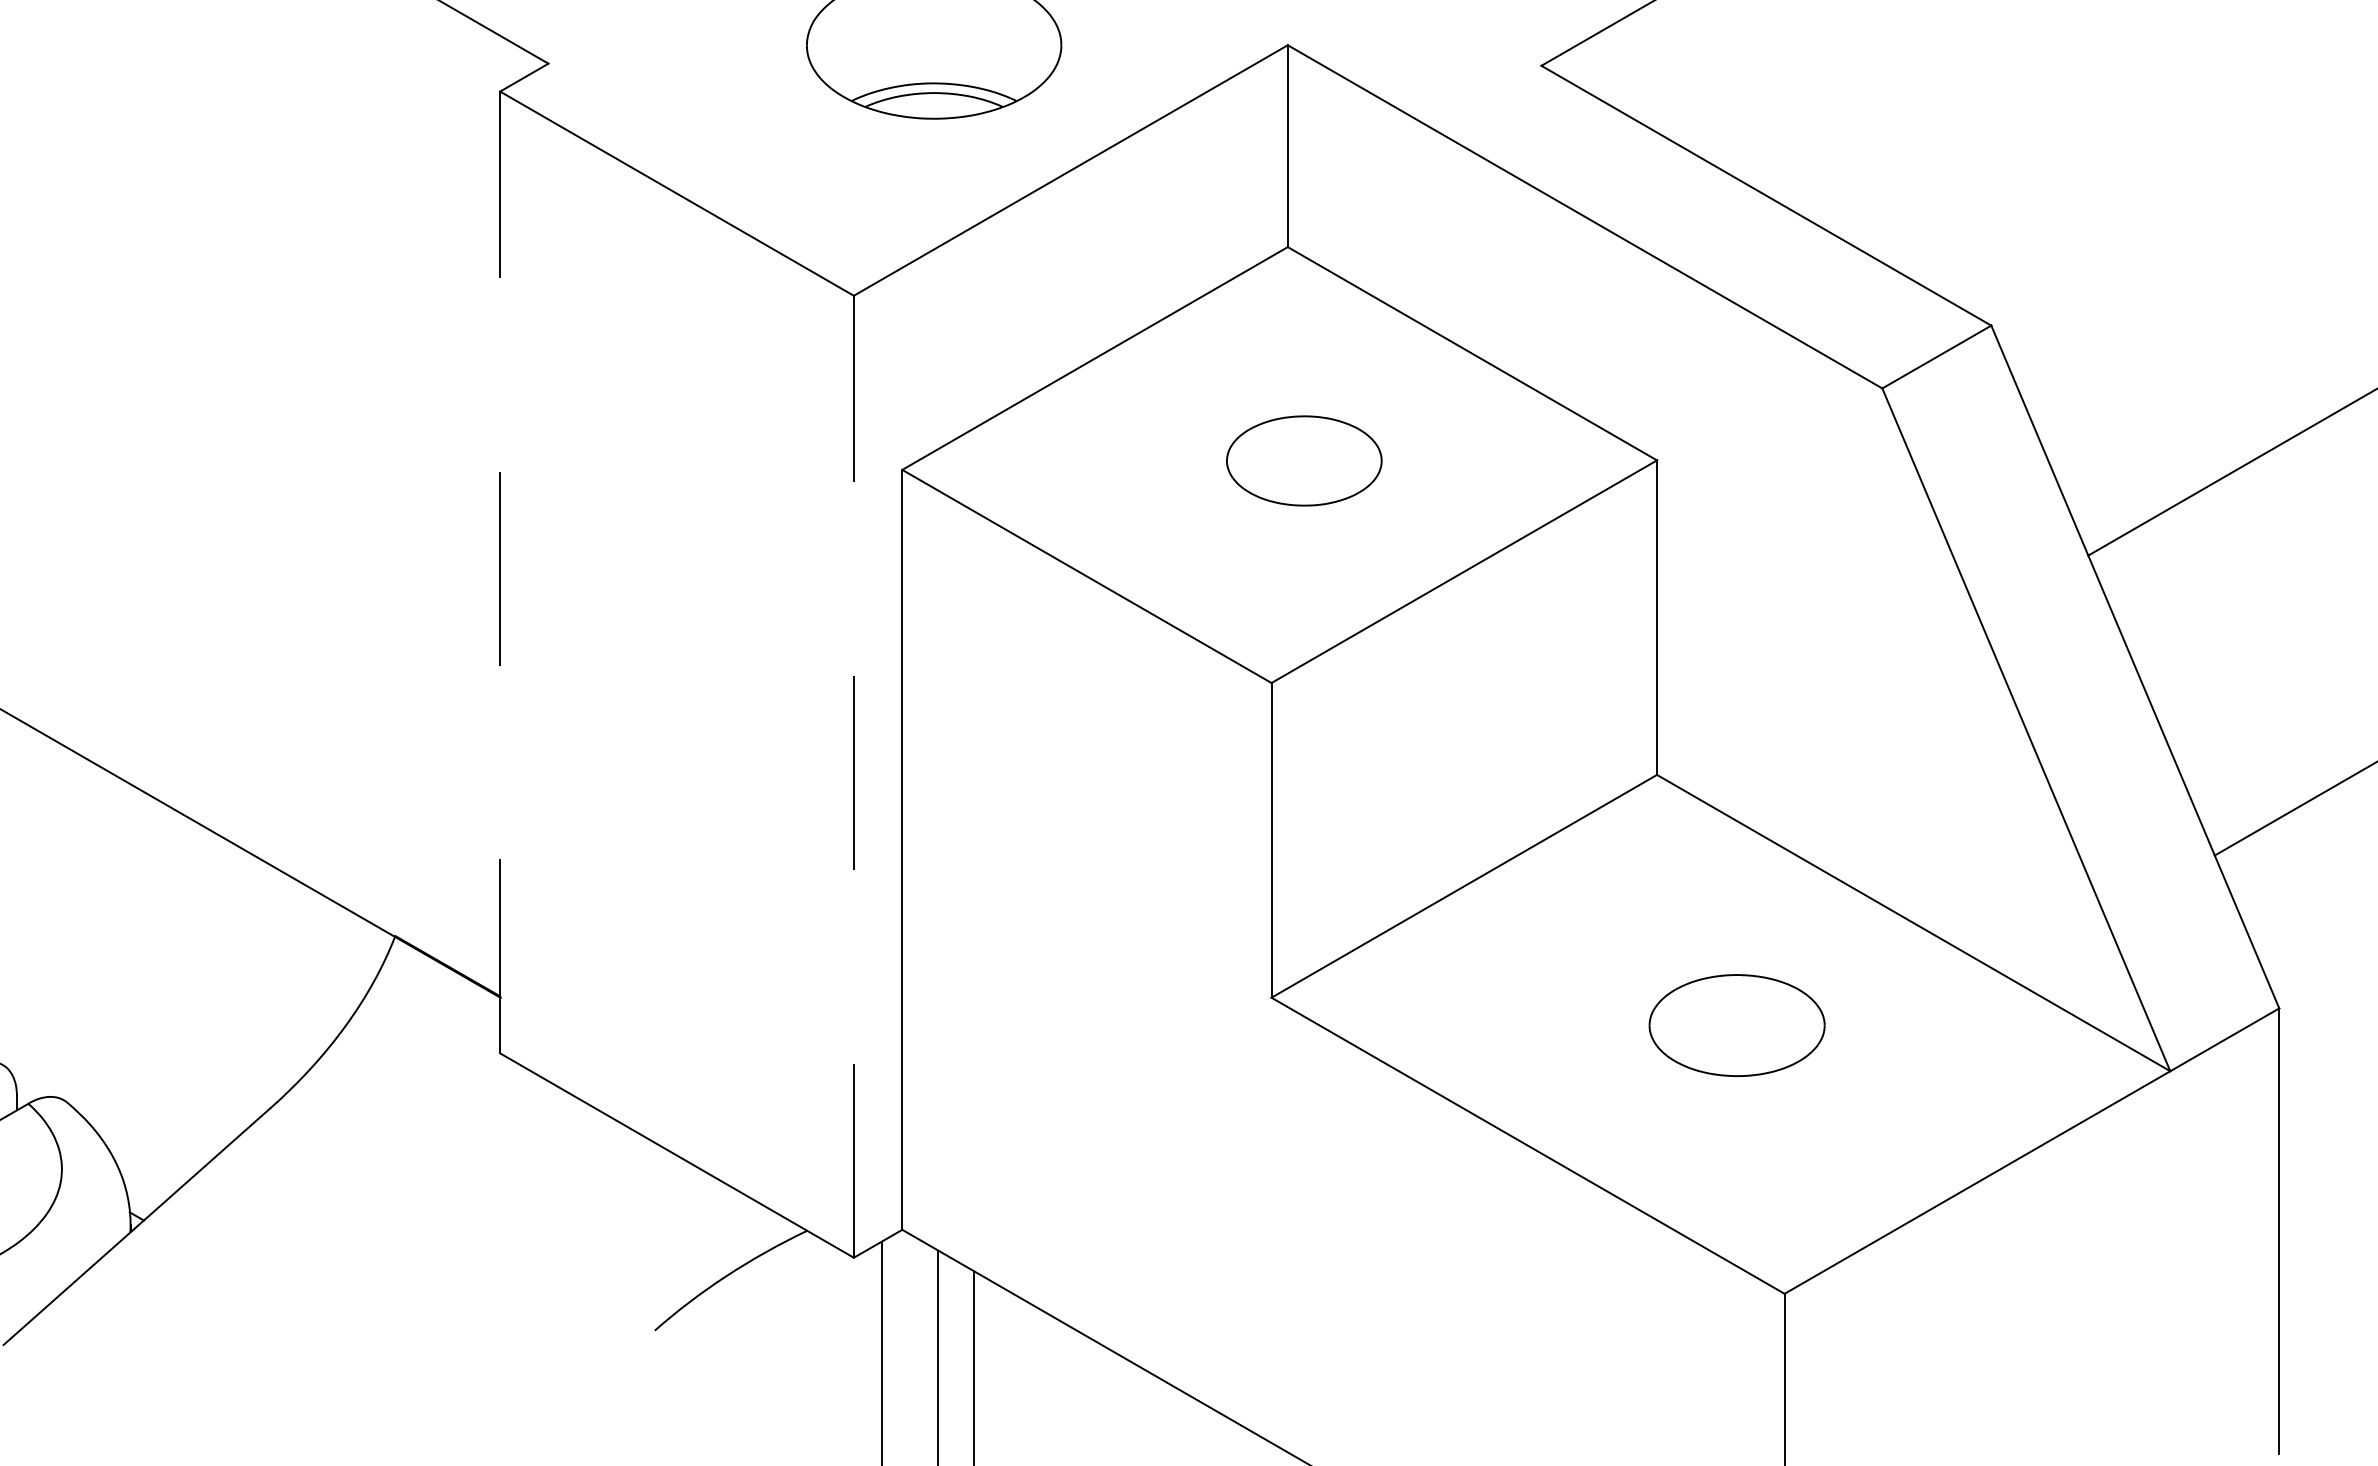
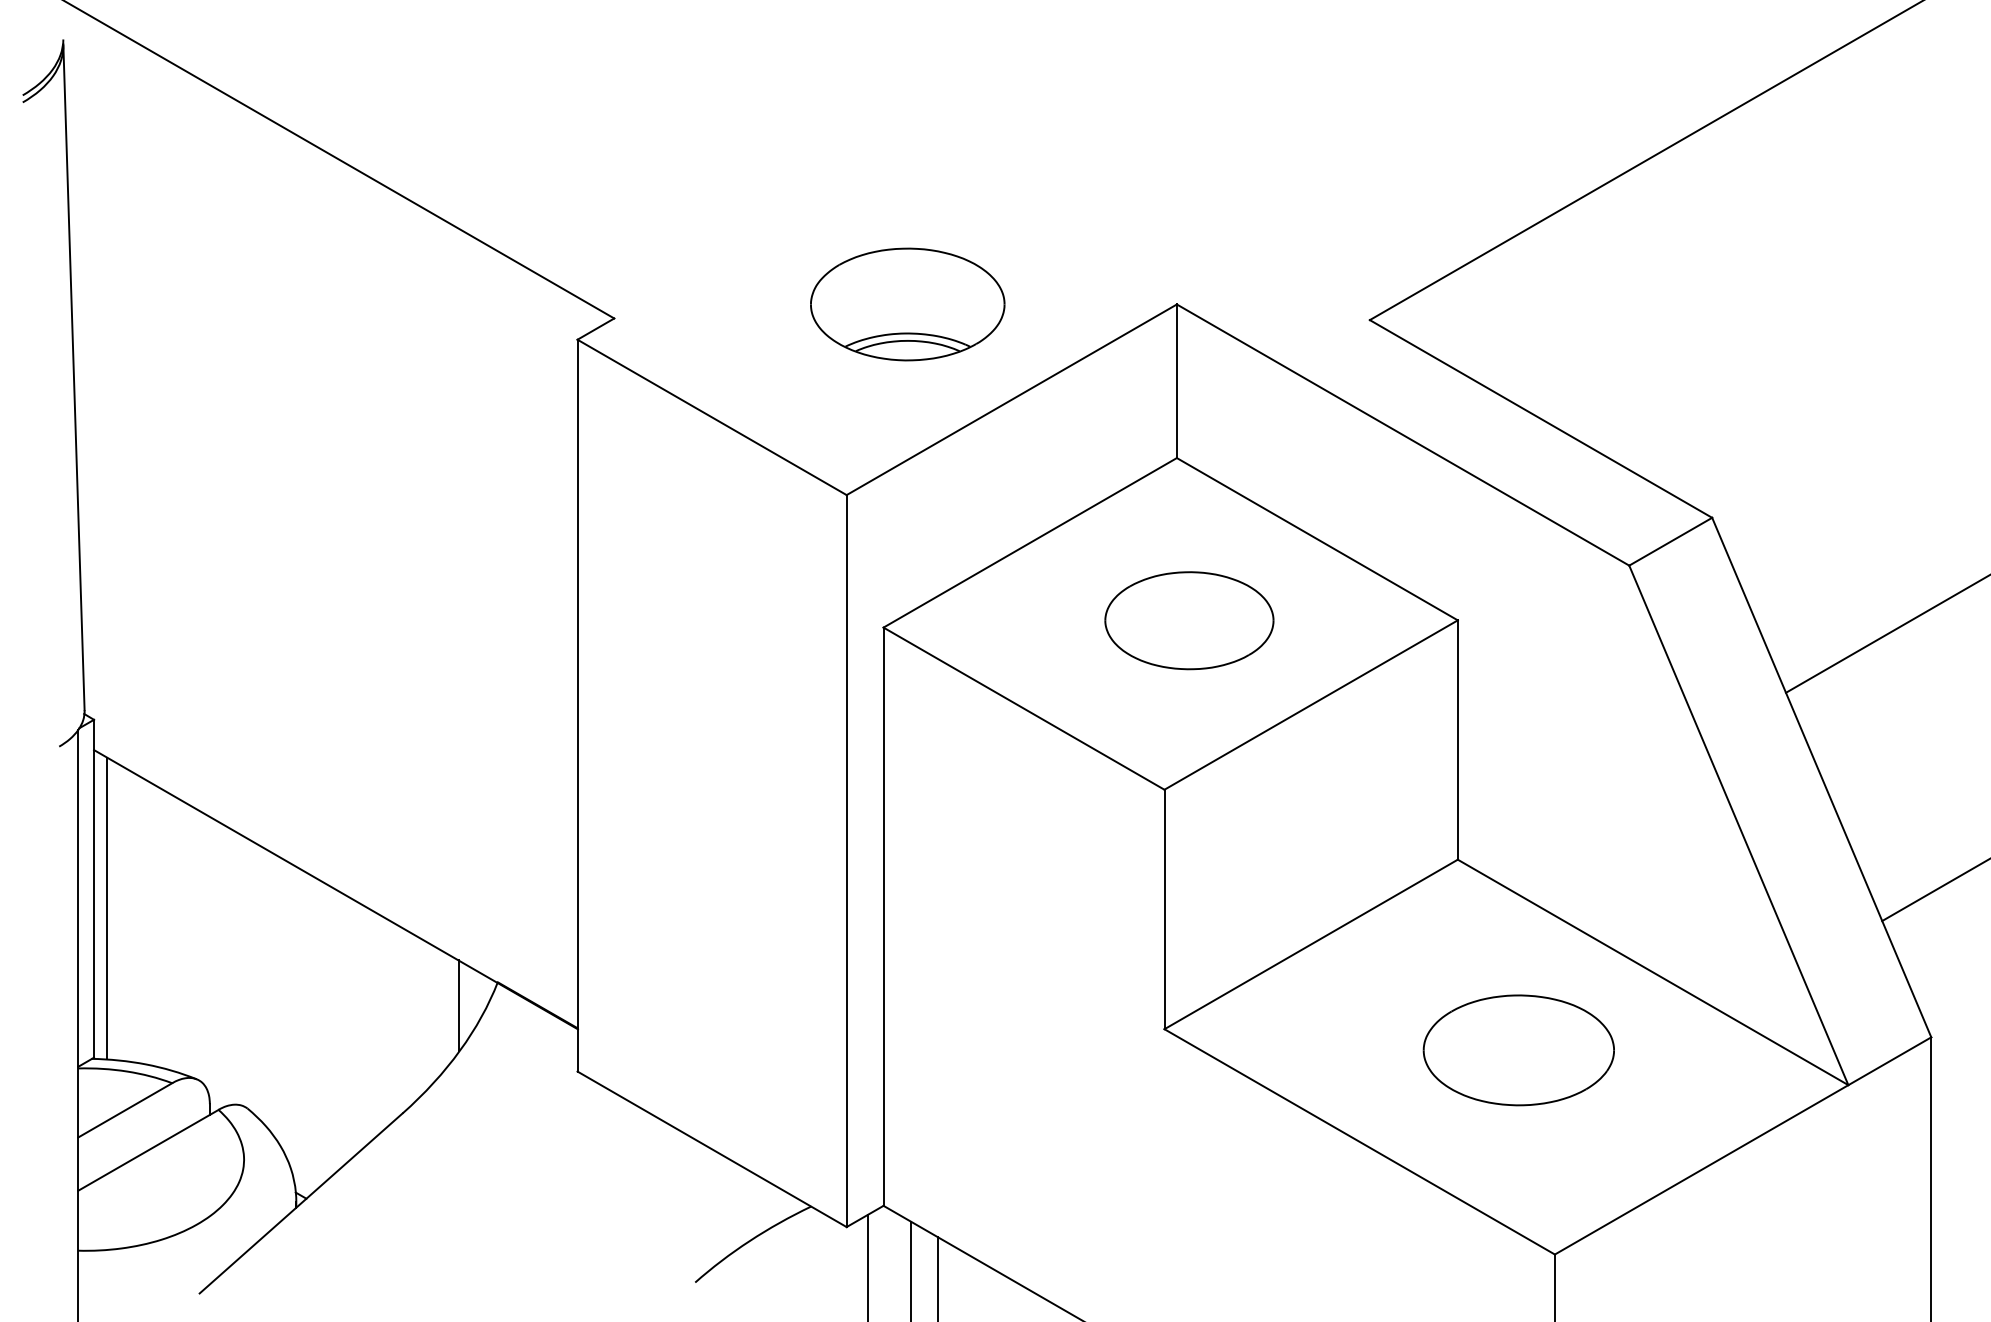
part: (1304, 460) -> (1189, 620), size x1.43
line: (500, 572) -> (577, 705), dashed -> solid
line: (853, 777) -> (846, 861), dashed -> solid
line: (343, 966) -> (458, 1005), added
part: (1736, 1025) -> (1518, 1050), size x1.43

